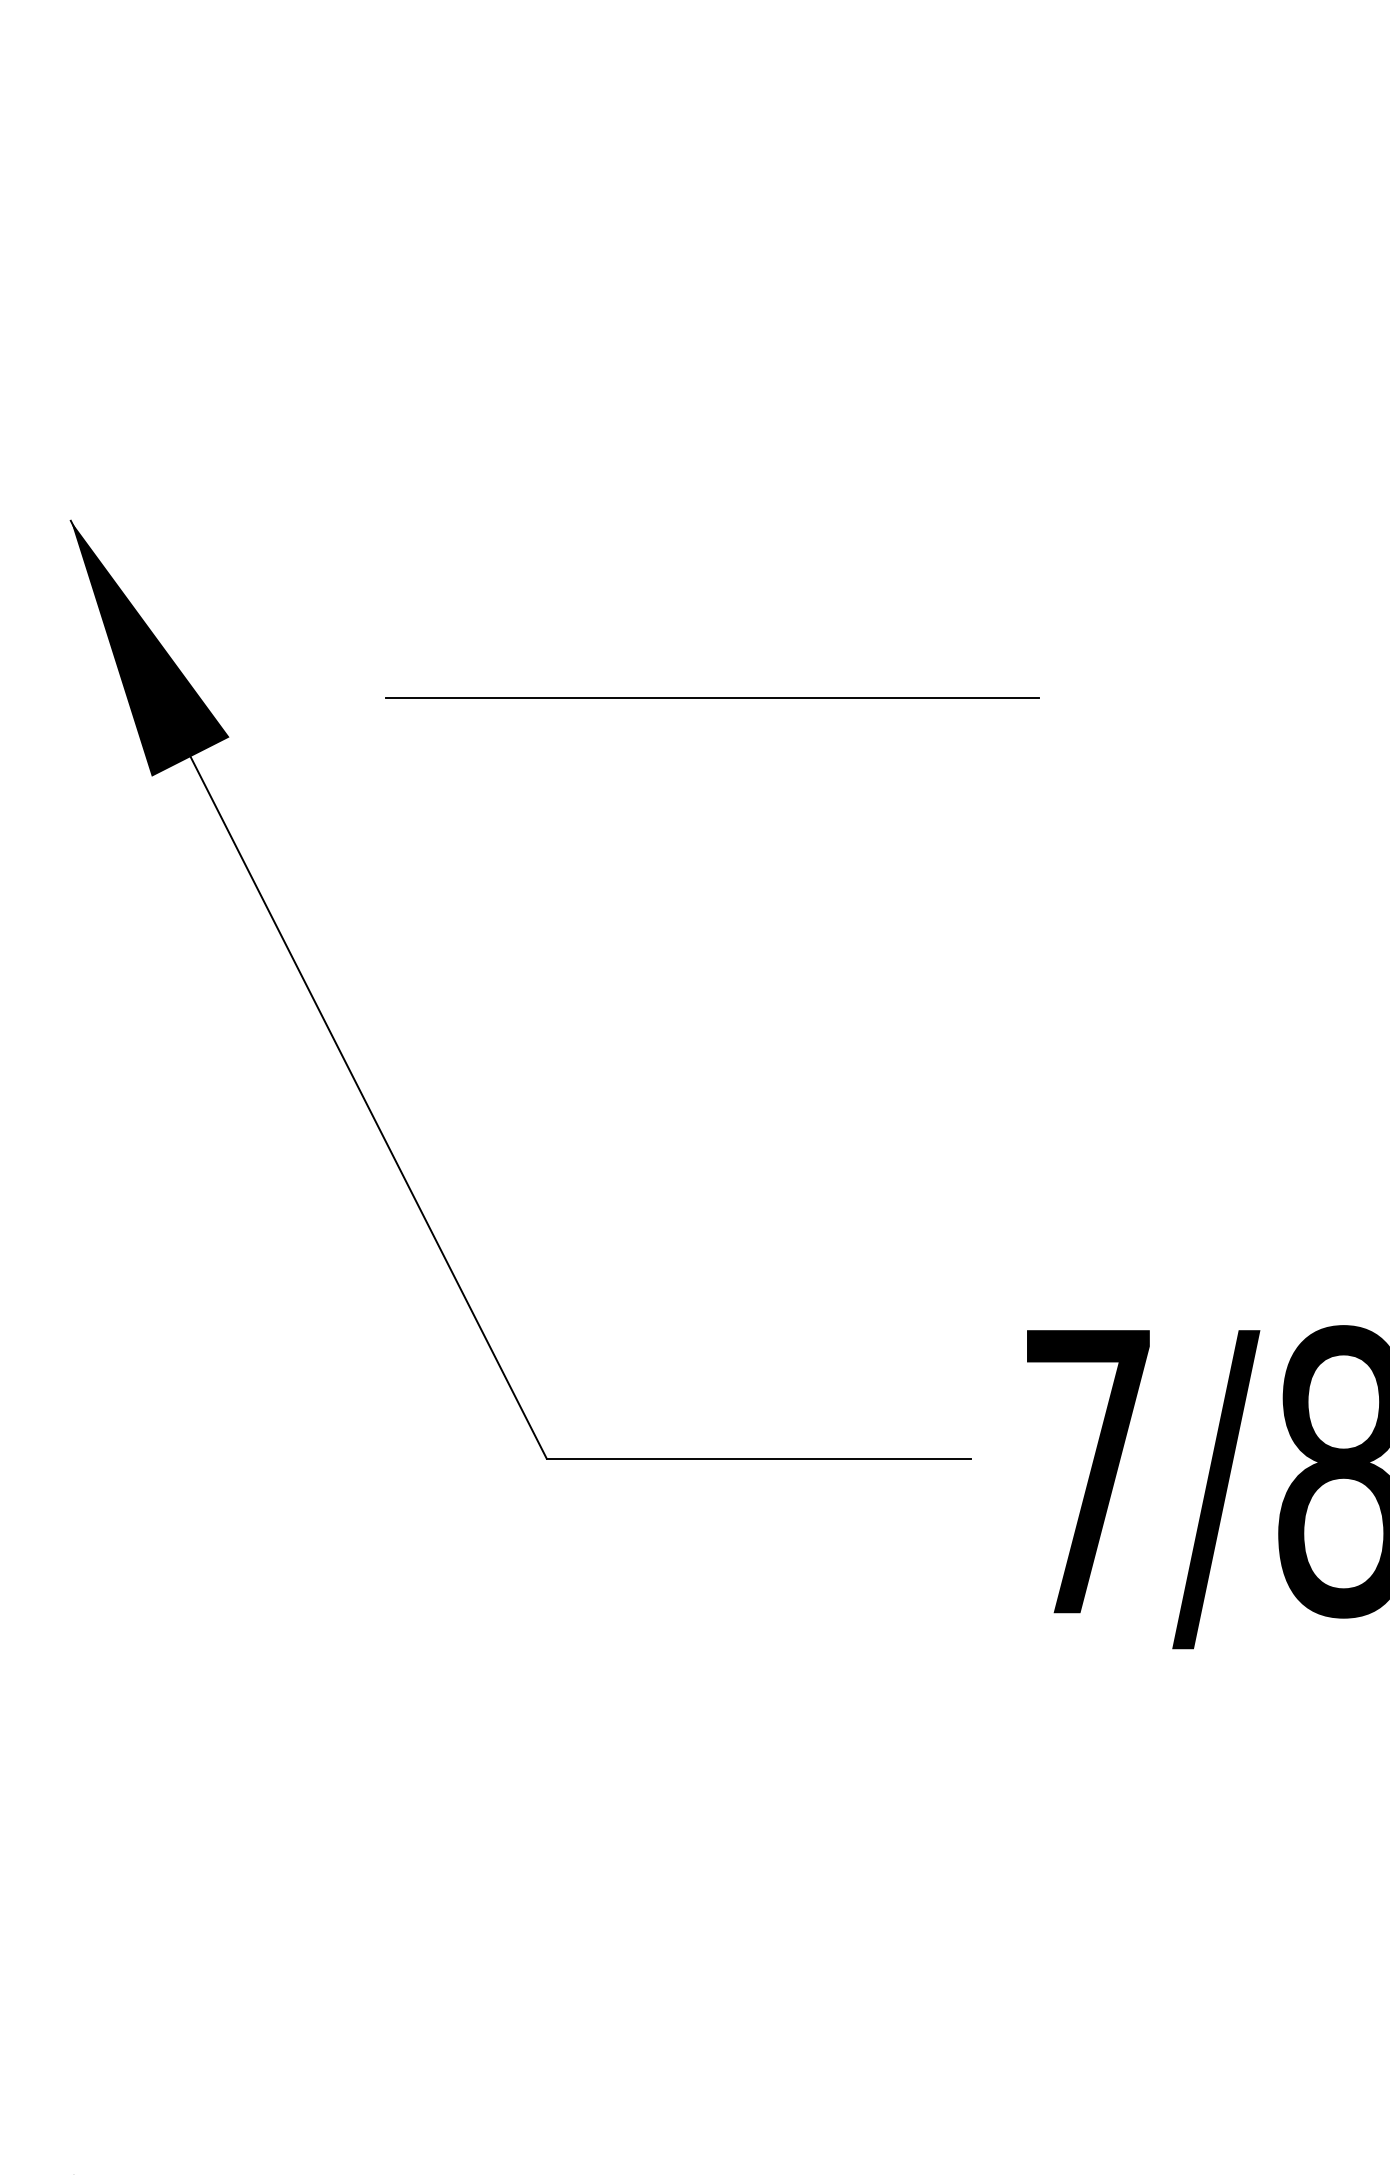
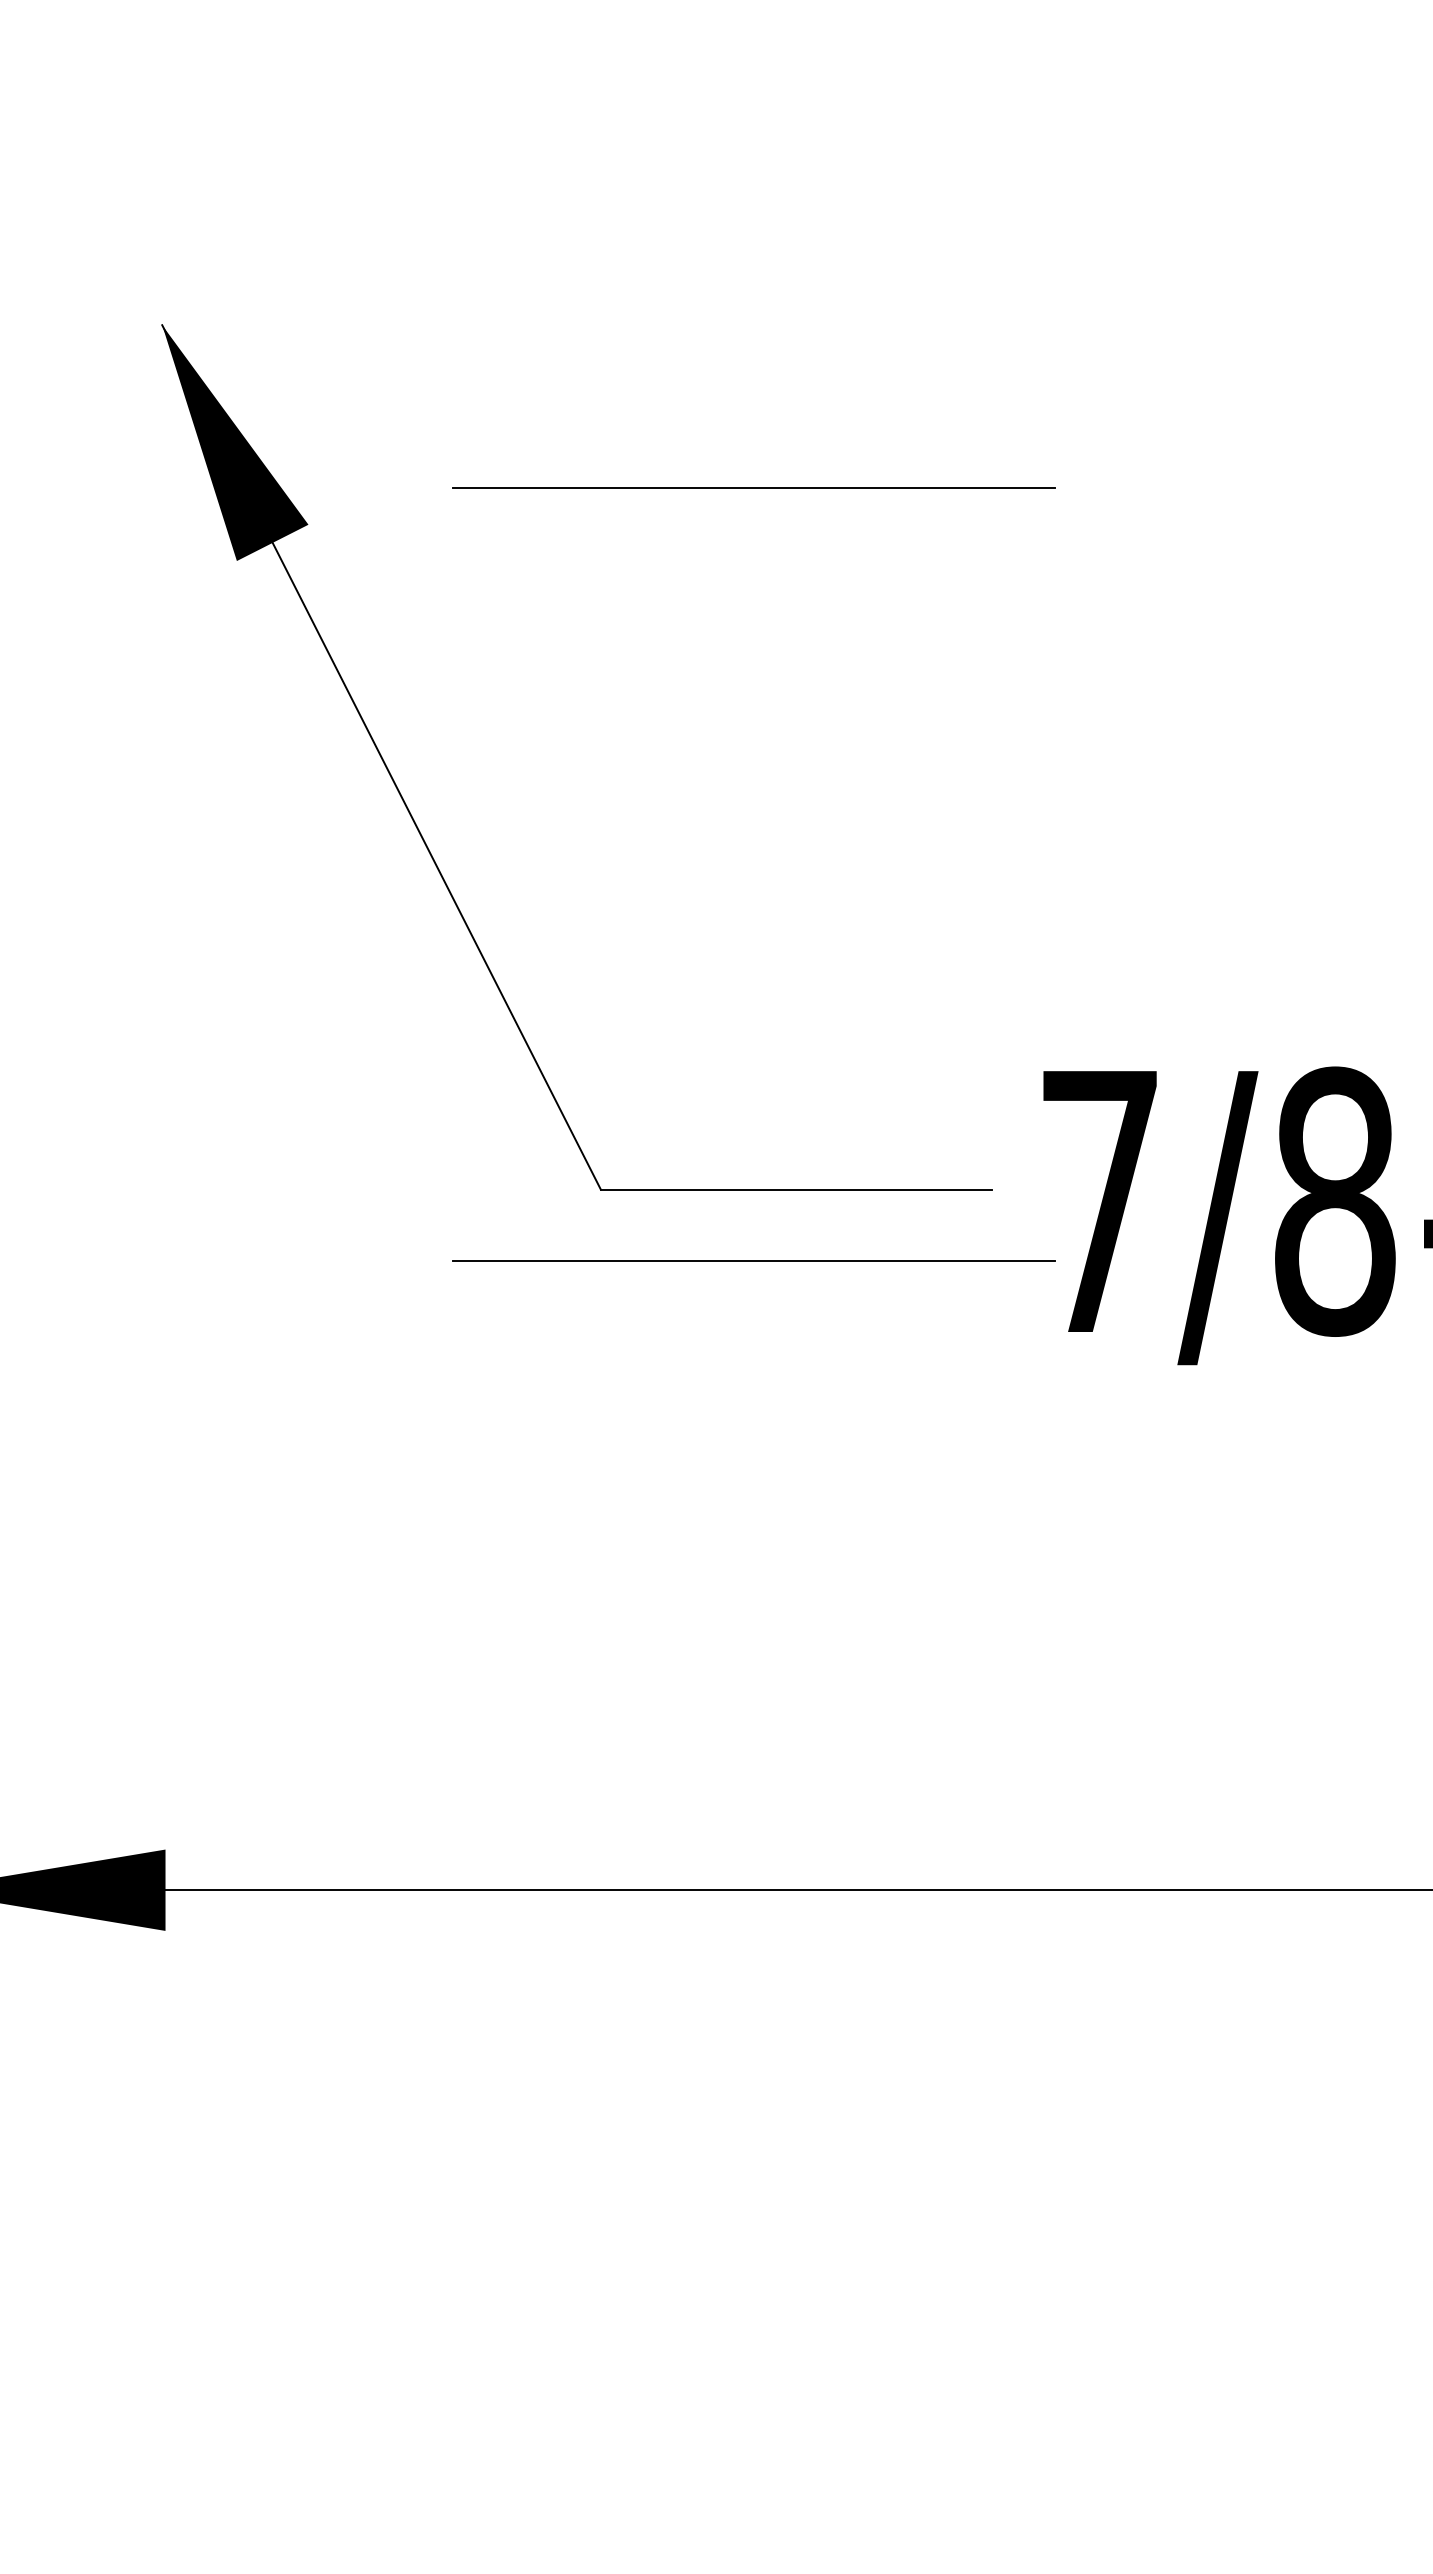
line: (712, 1535) -> (753, 1260), added

